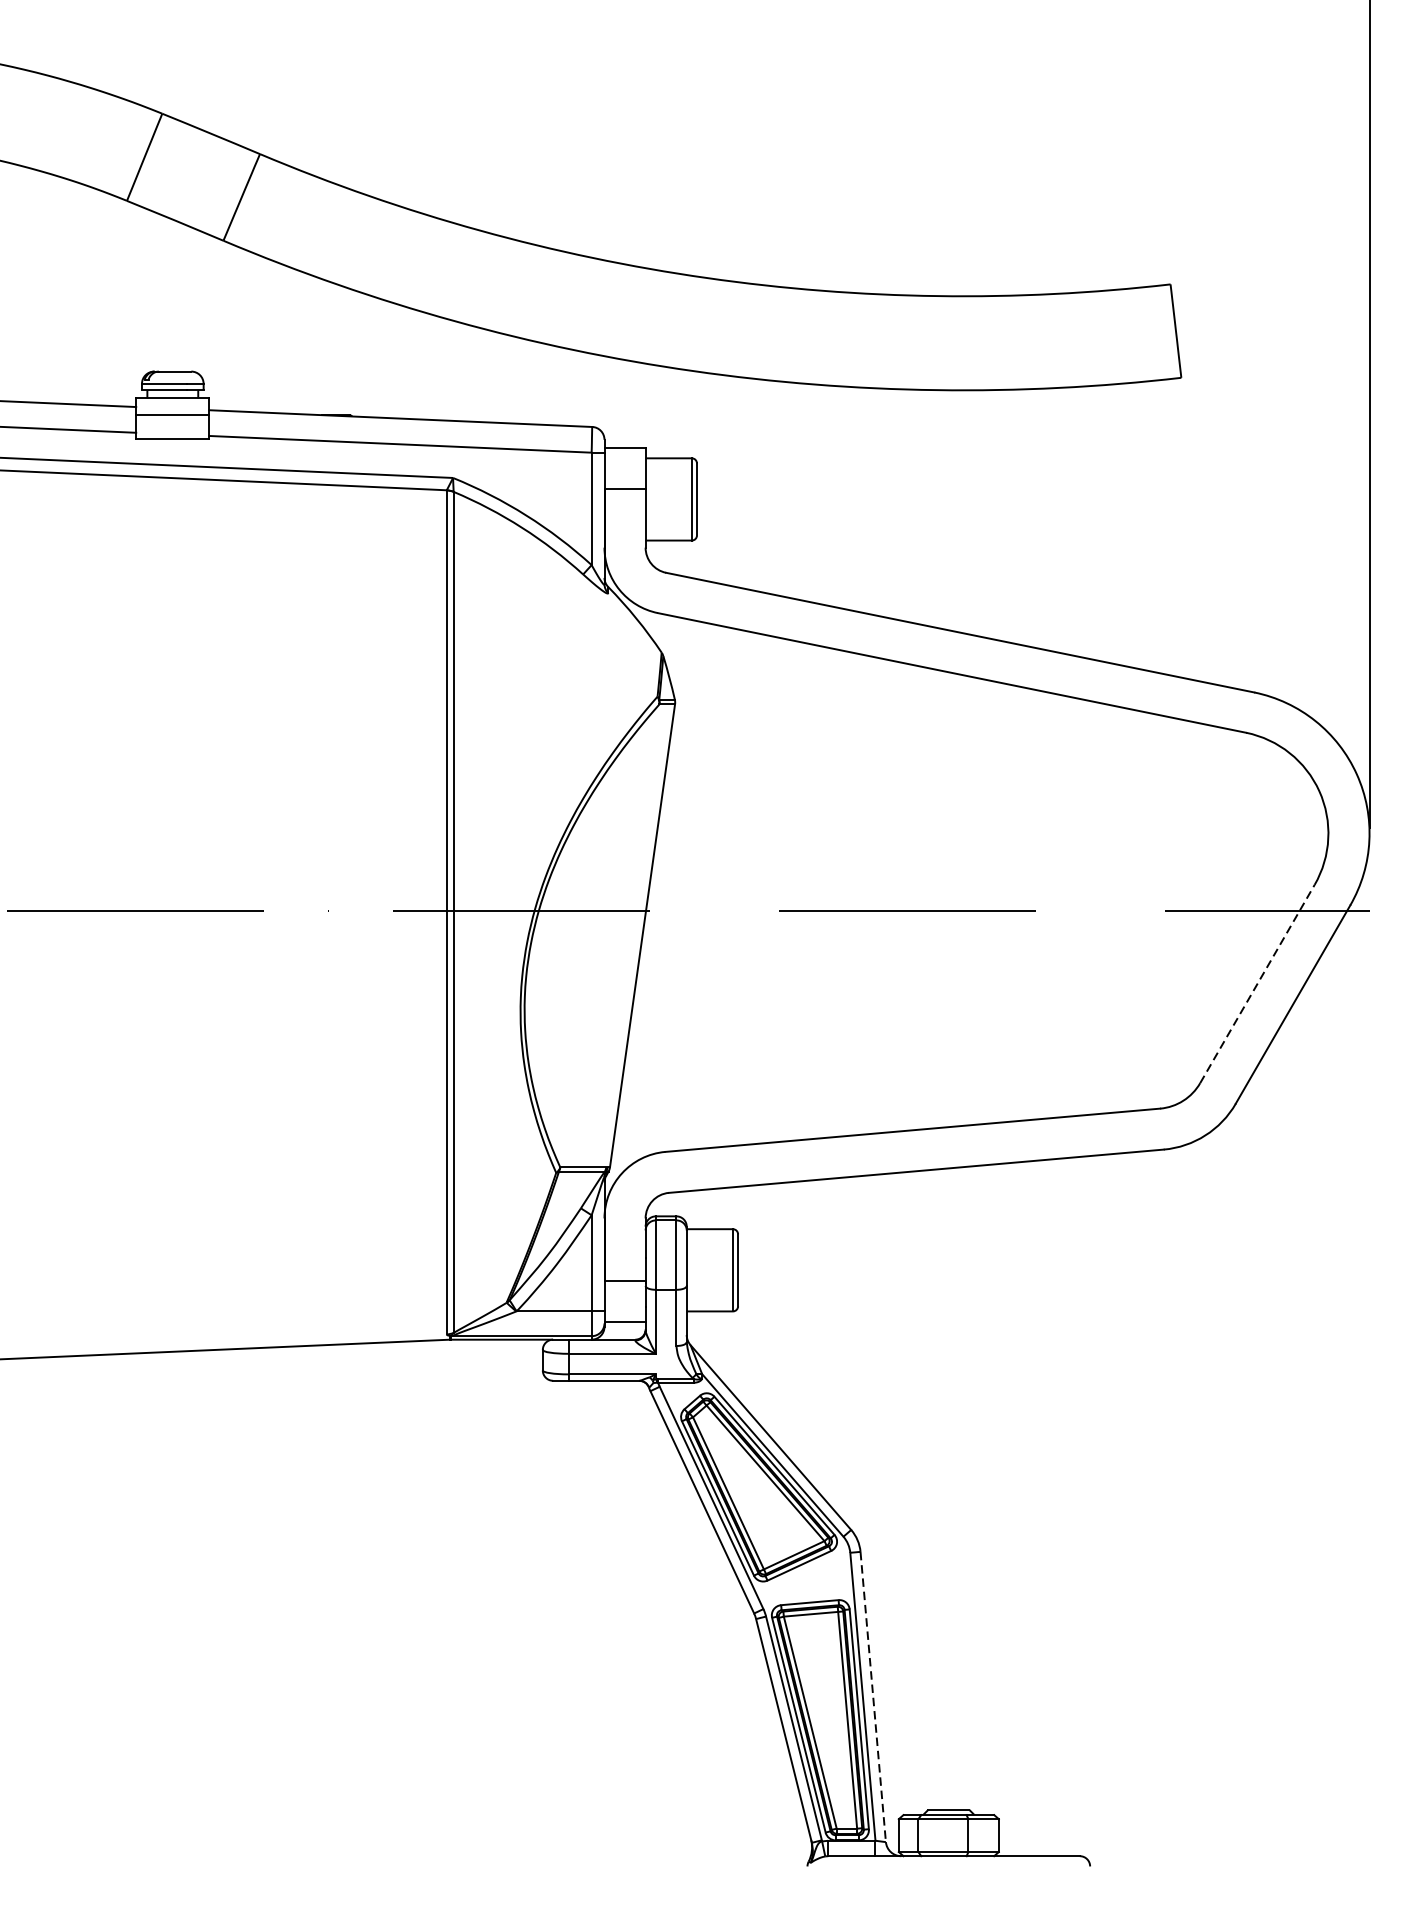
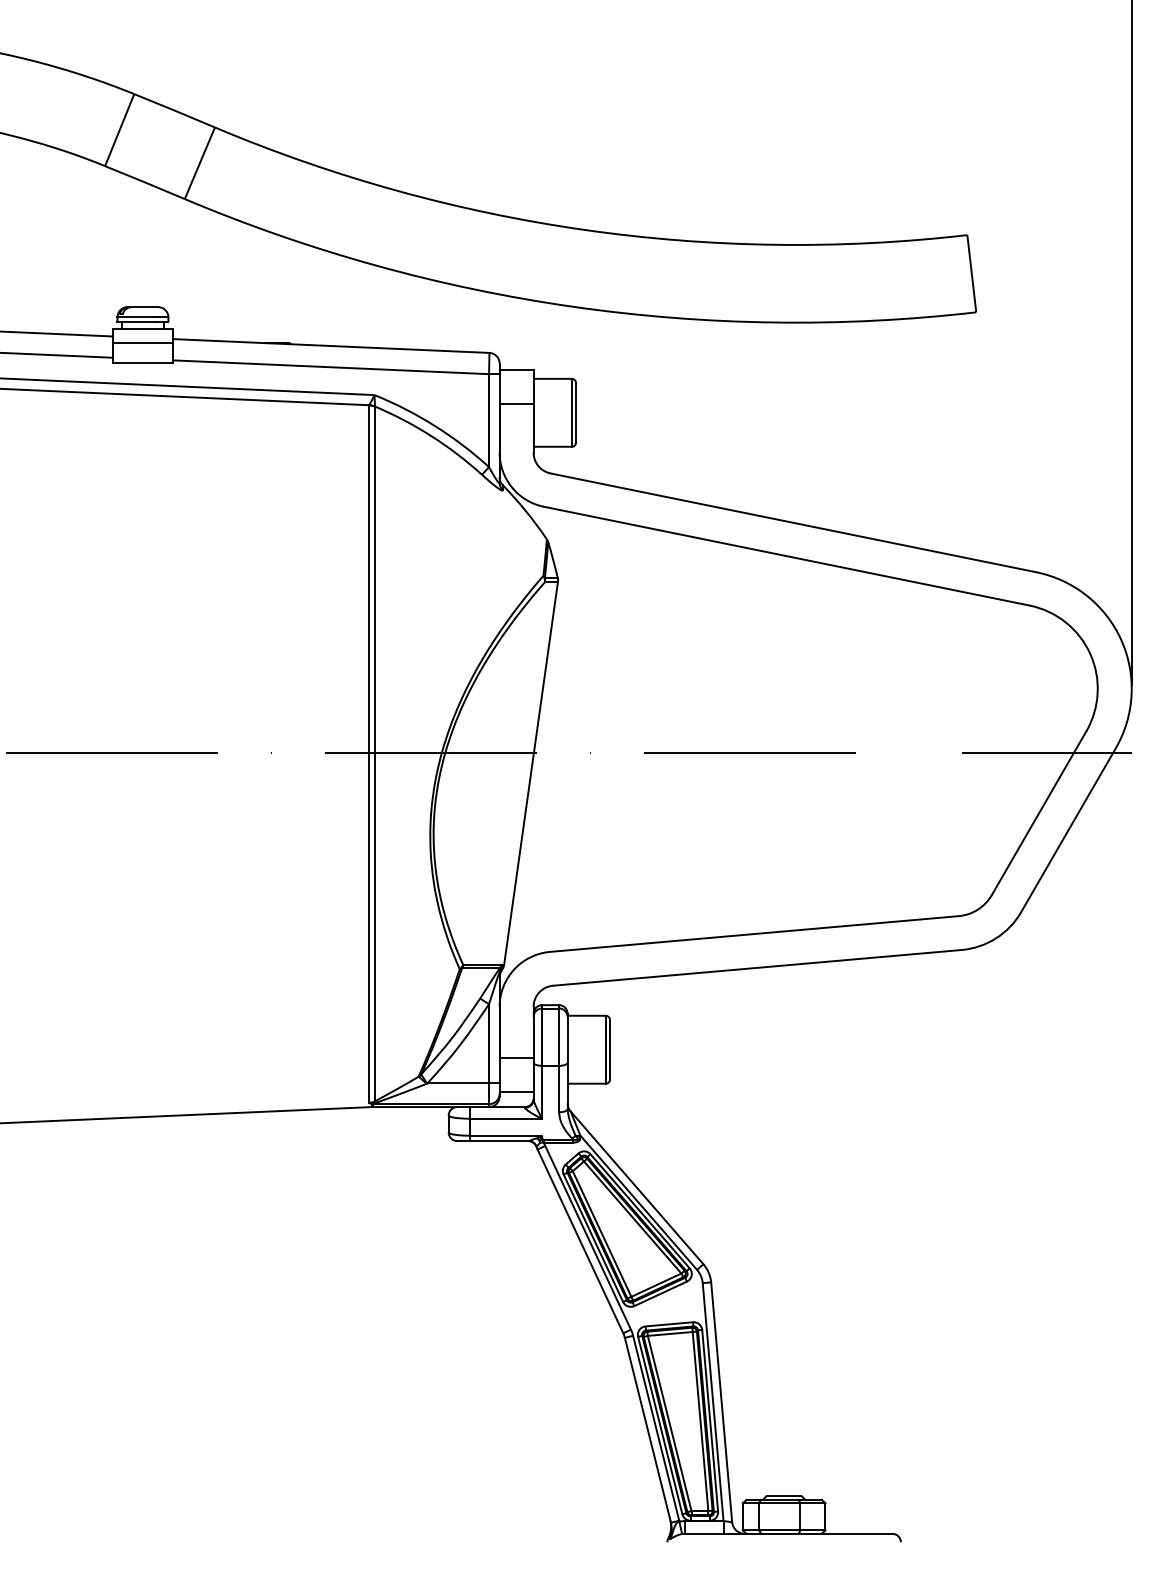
line: (1257, 984) -> (1039, 813), dashed -> solid
line: (873, 1697) -> (721, 1402), dashed -> solid

